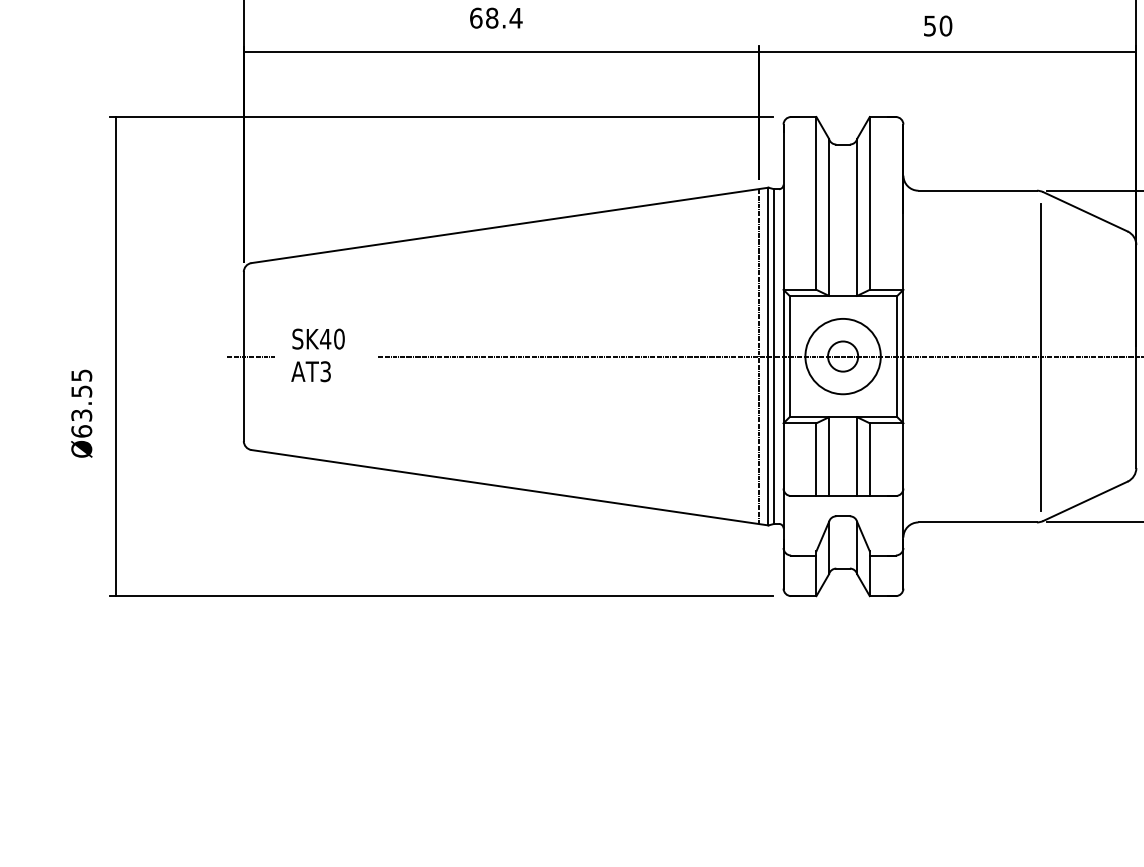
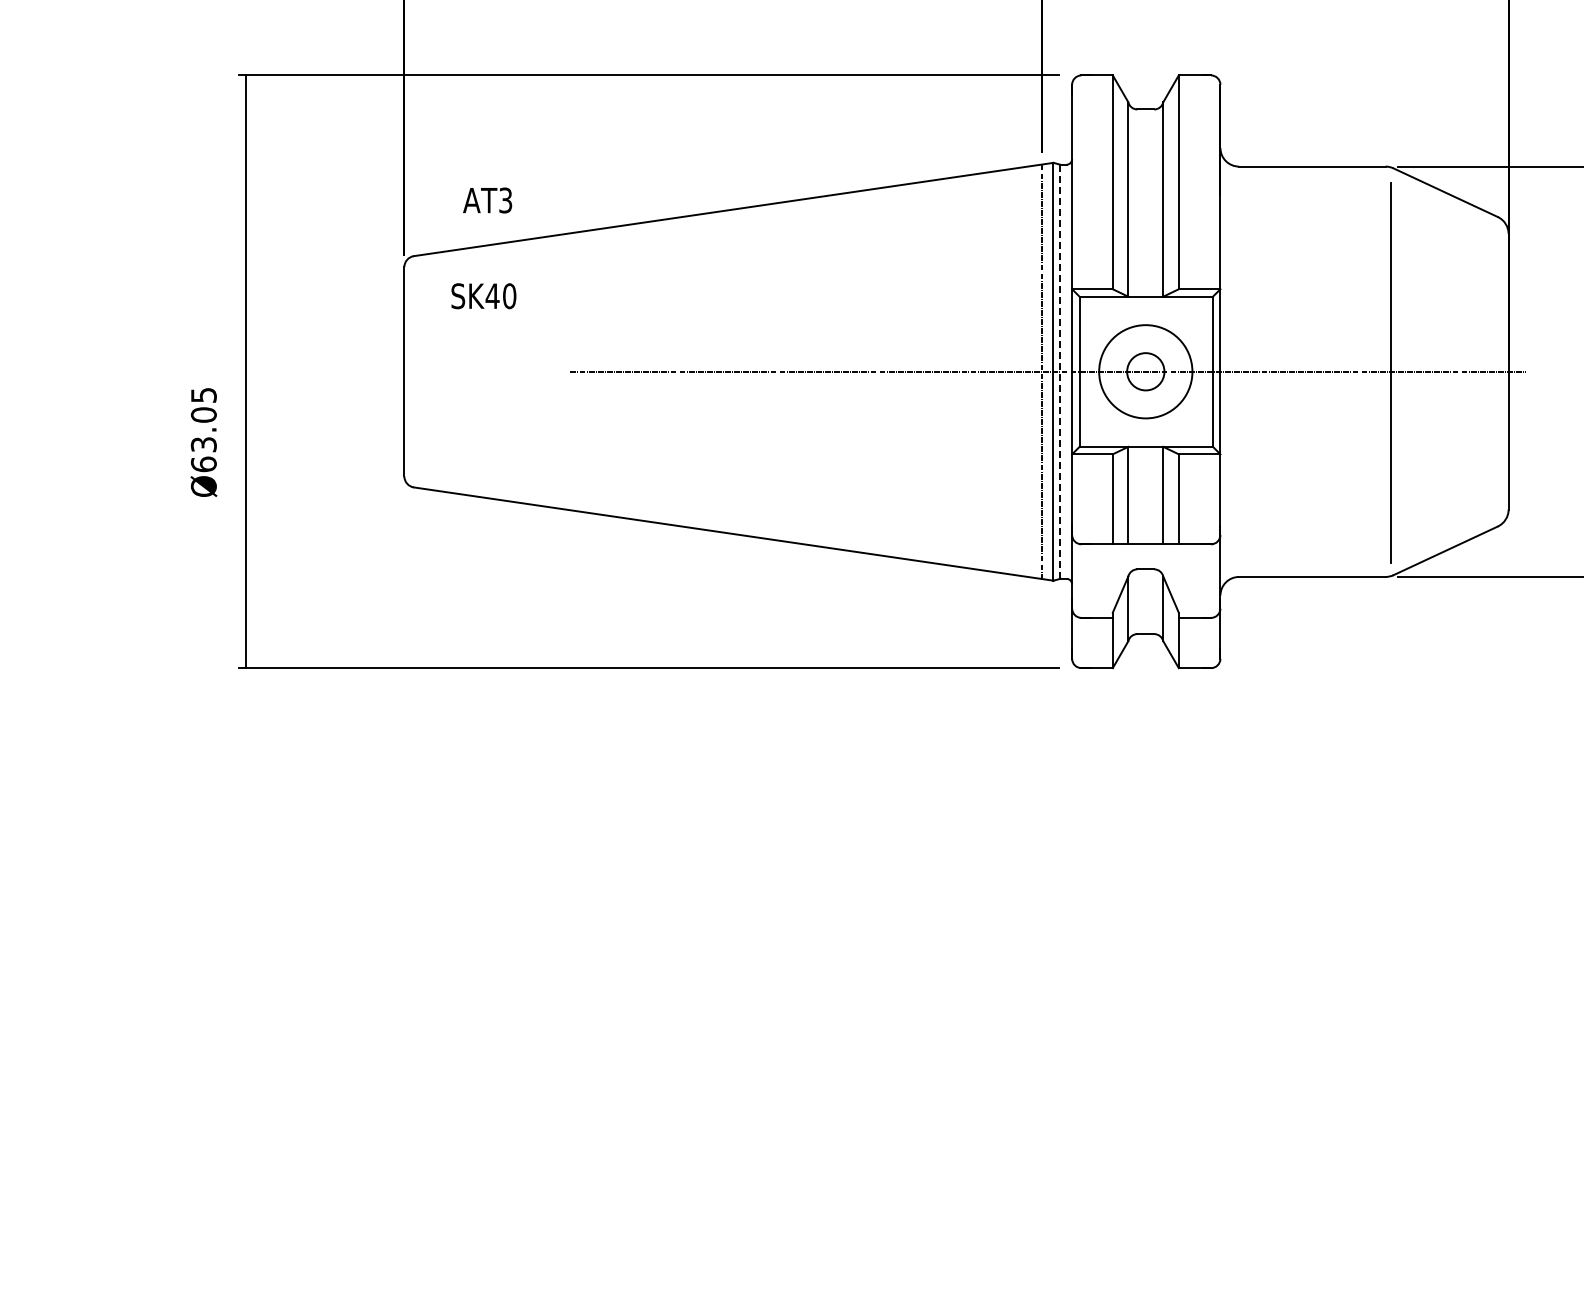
text: (318, 339) -> (483, 296), moved
line: (251, 356) -> (413, 371), removed
line: (774, 357) -> (1060, 372), solid -> dashed
text: (310, 371) -> (487, 200), moved
text: (81, 391) -> (203, 414), Ø63.55 -> Ø63.05

